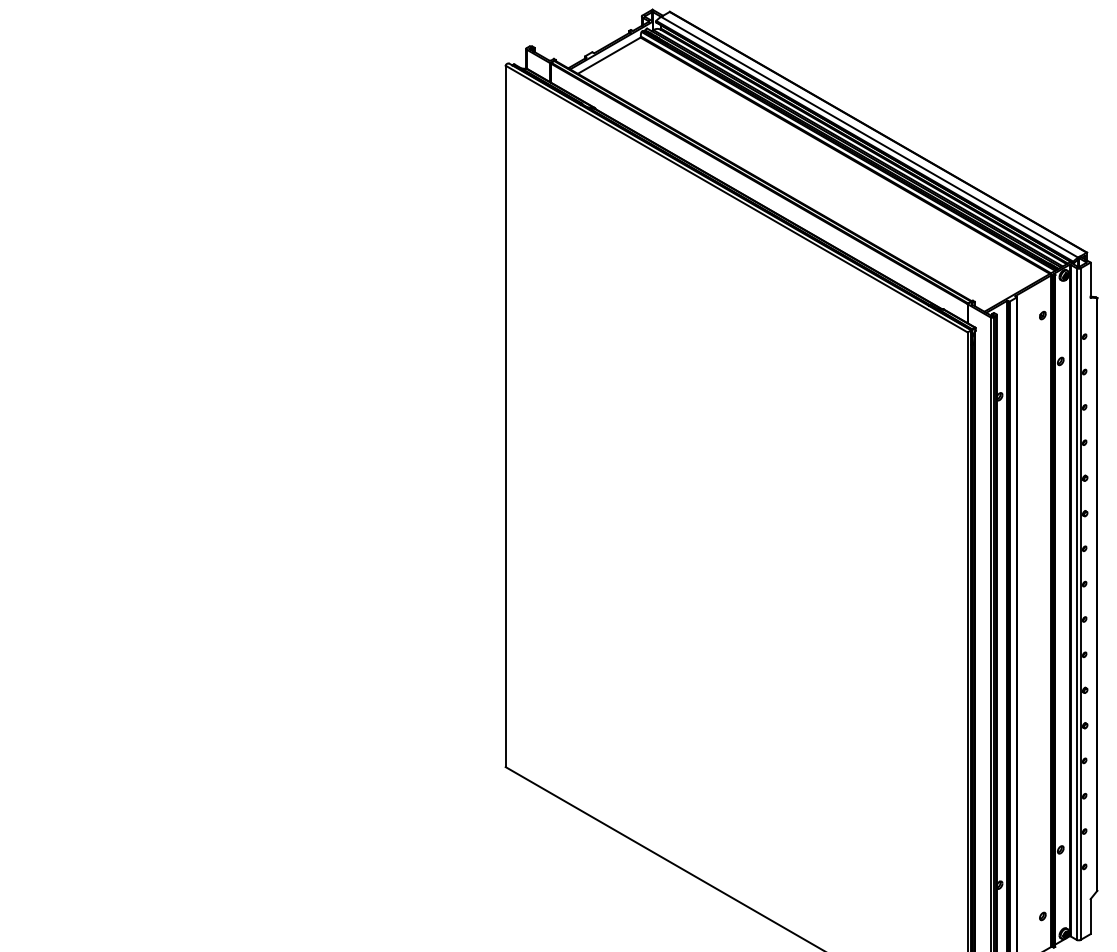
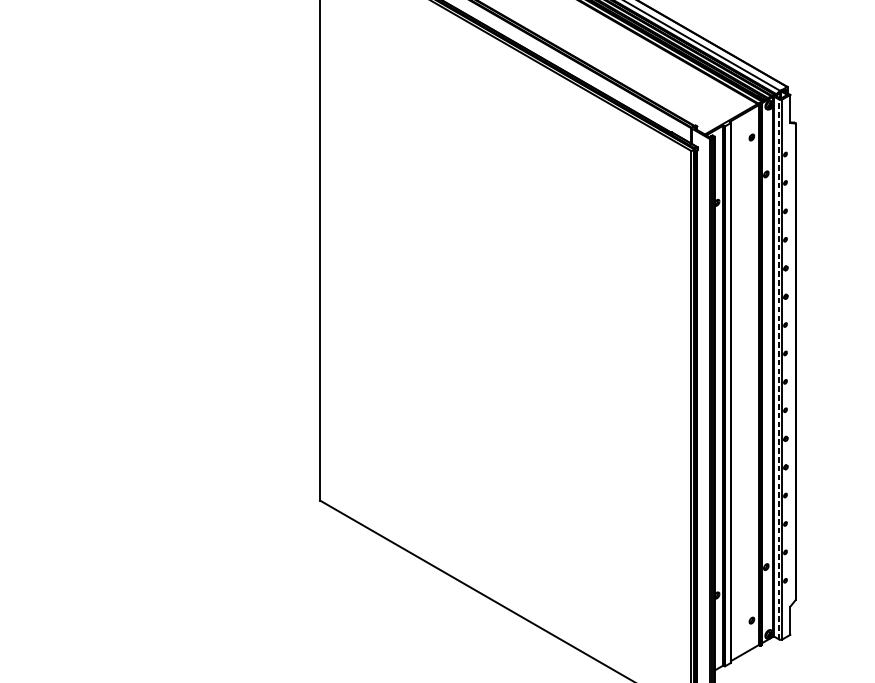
line: (1076, 604) -> (778, 369), solid -> dashed

